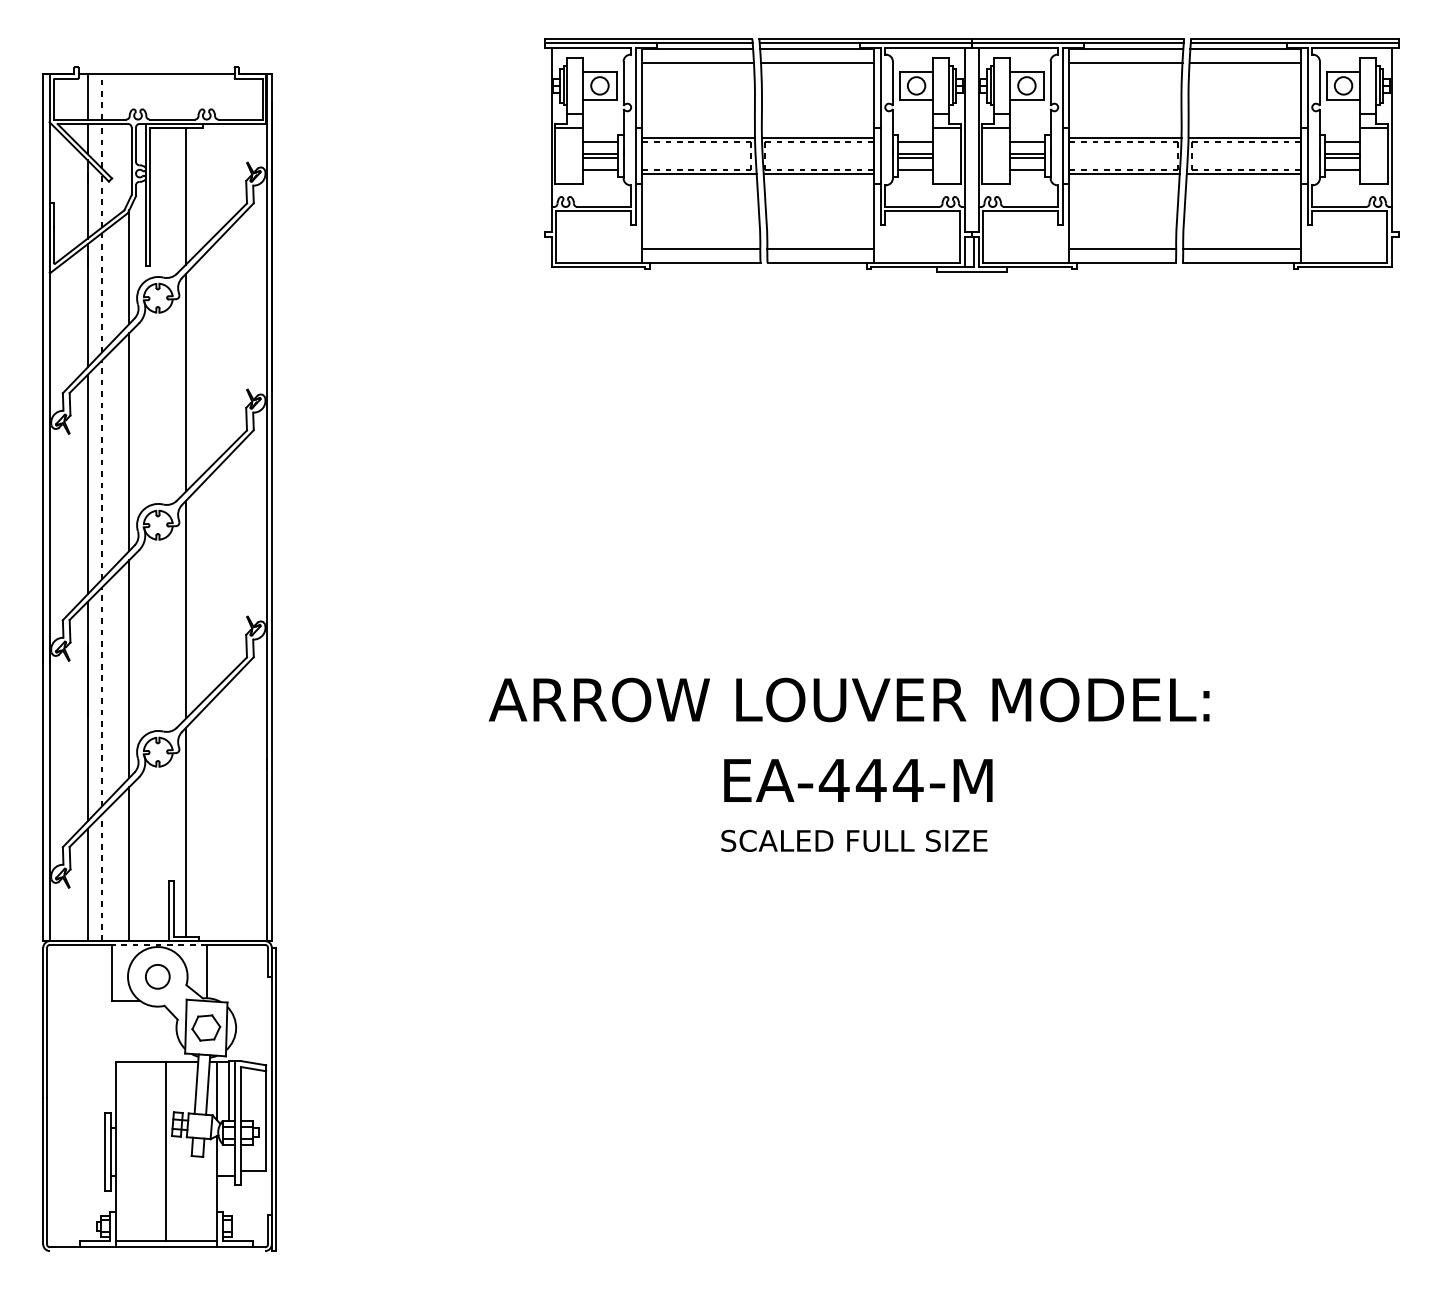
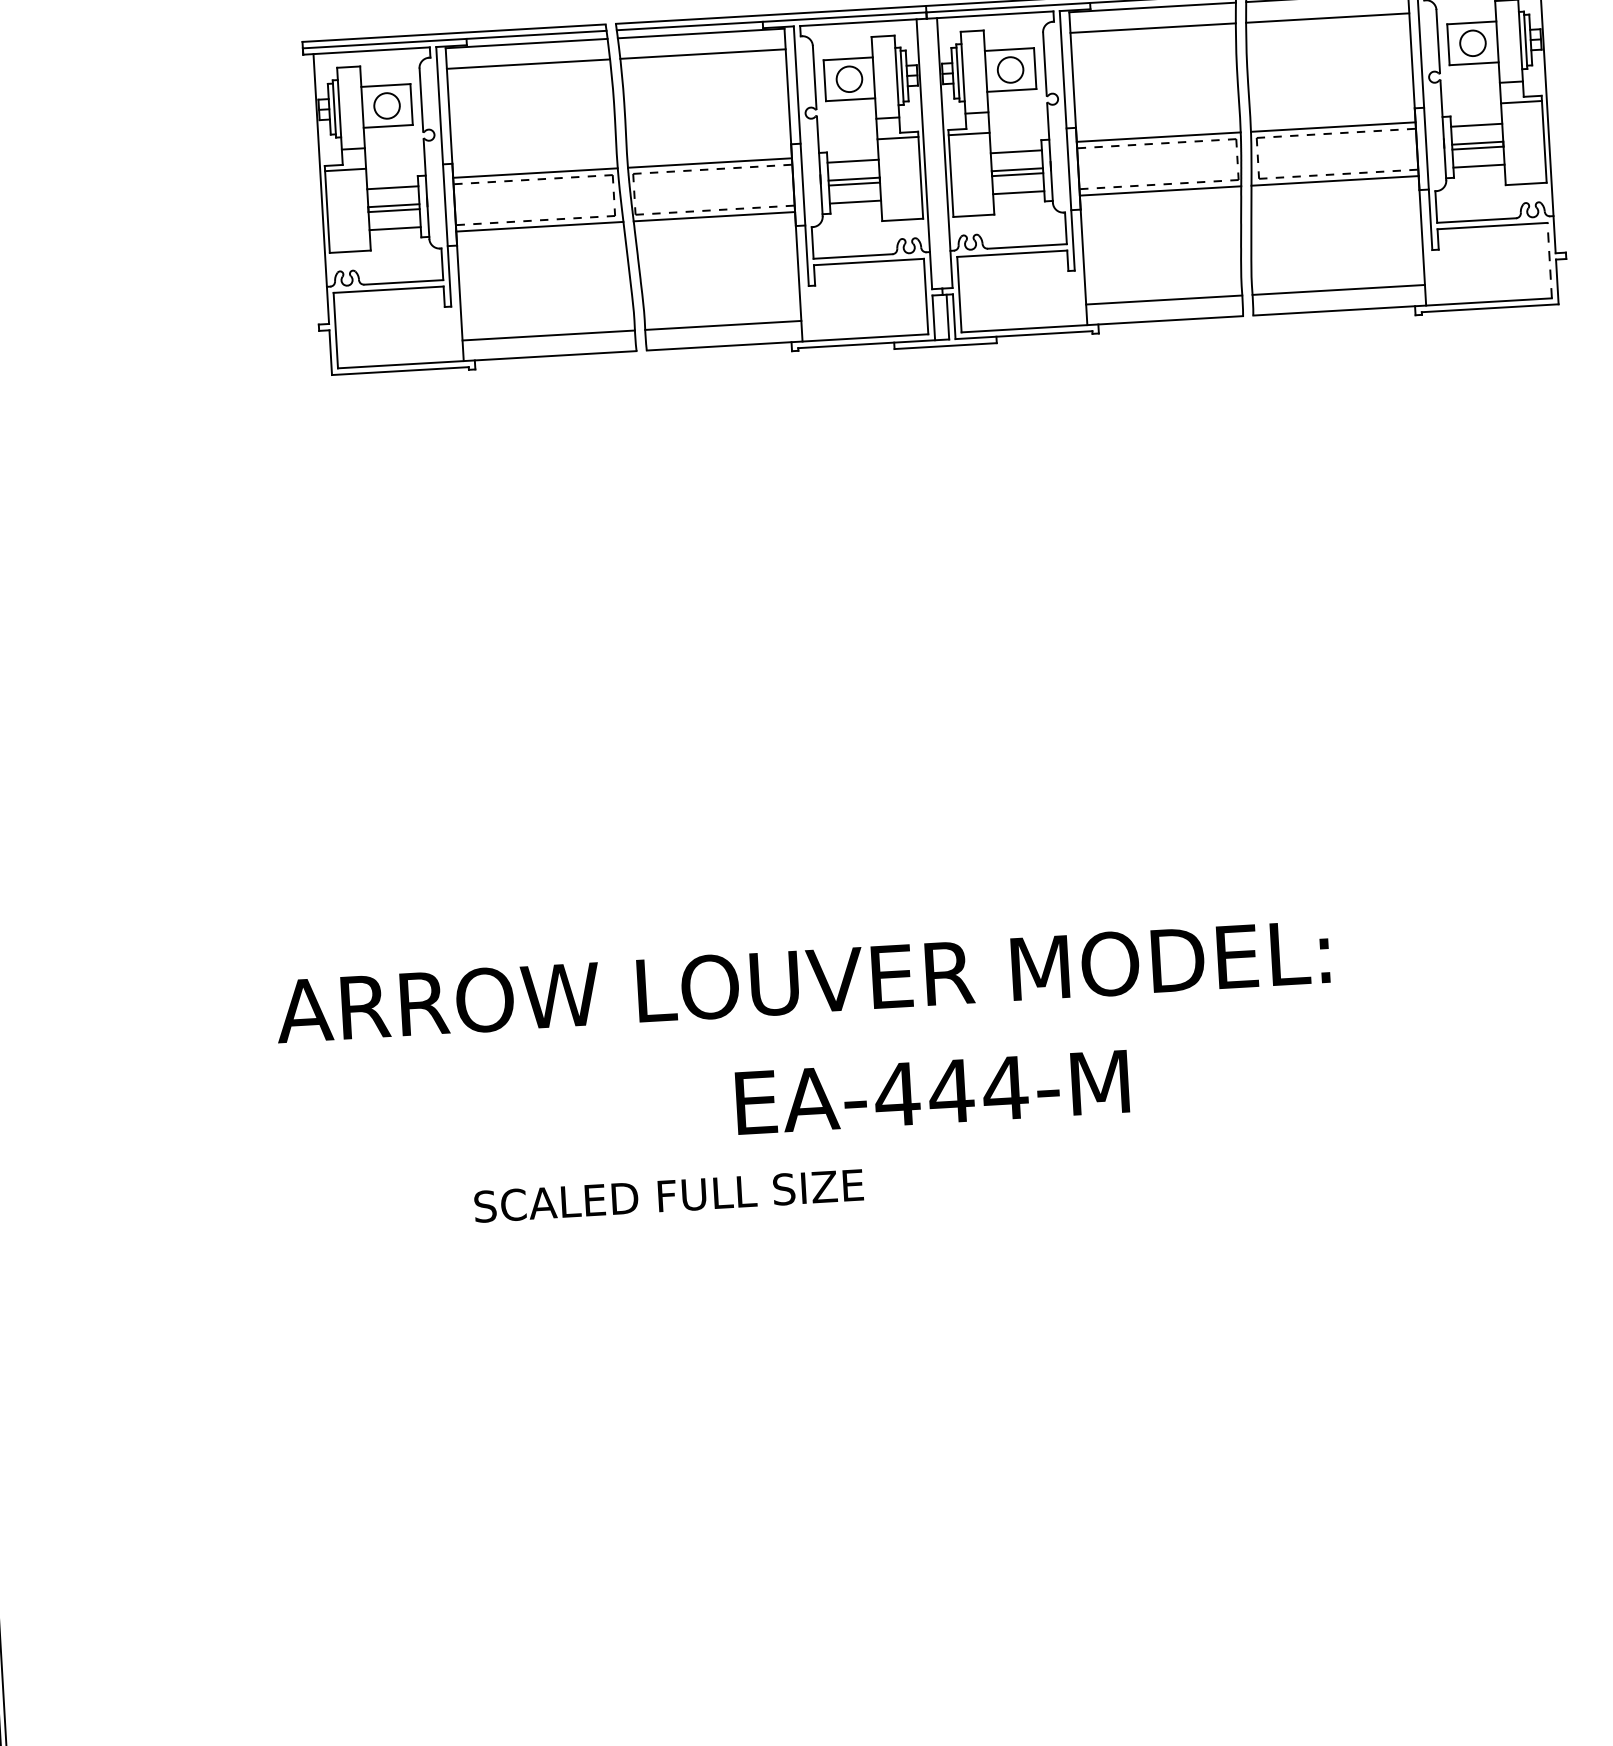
line: (1387, 237) -> (1549, 261), solid -> dashed
text: (858, 780) -> (932, 1092), moved
text: (854, 840) -> (668, 1195), moved

